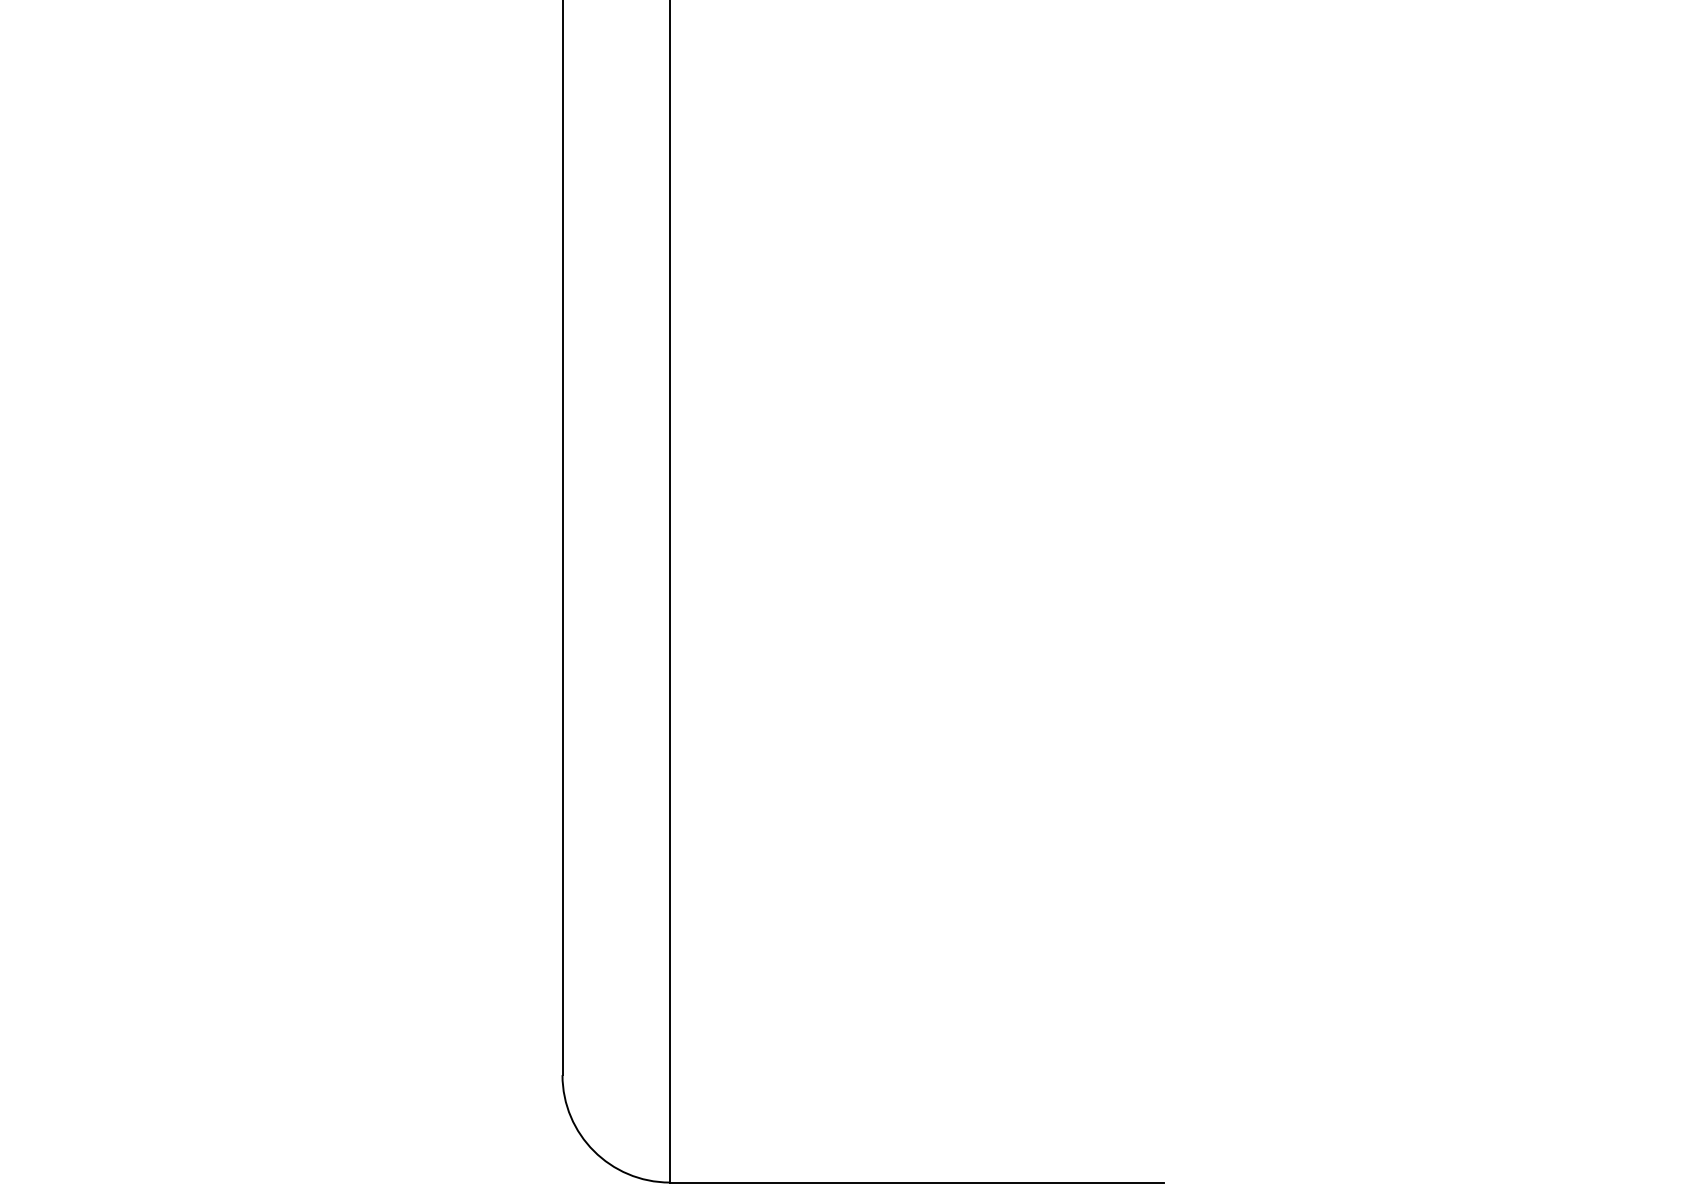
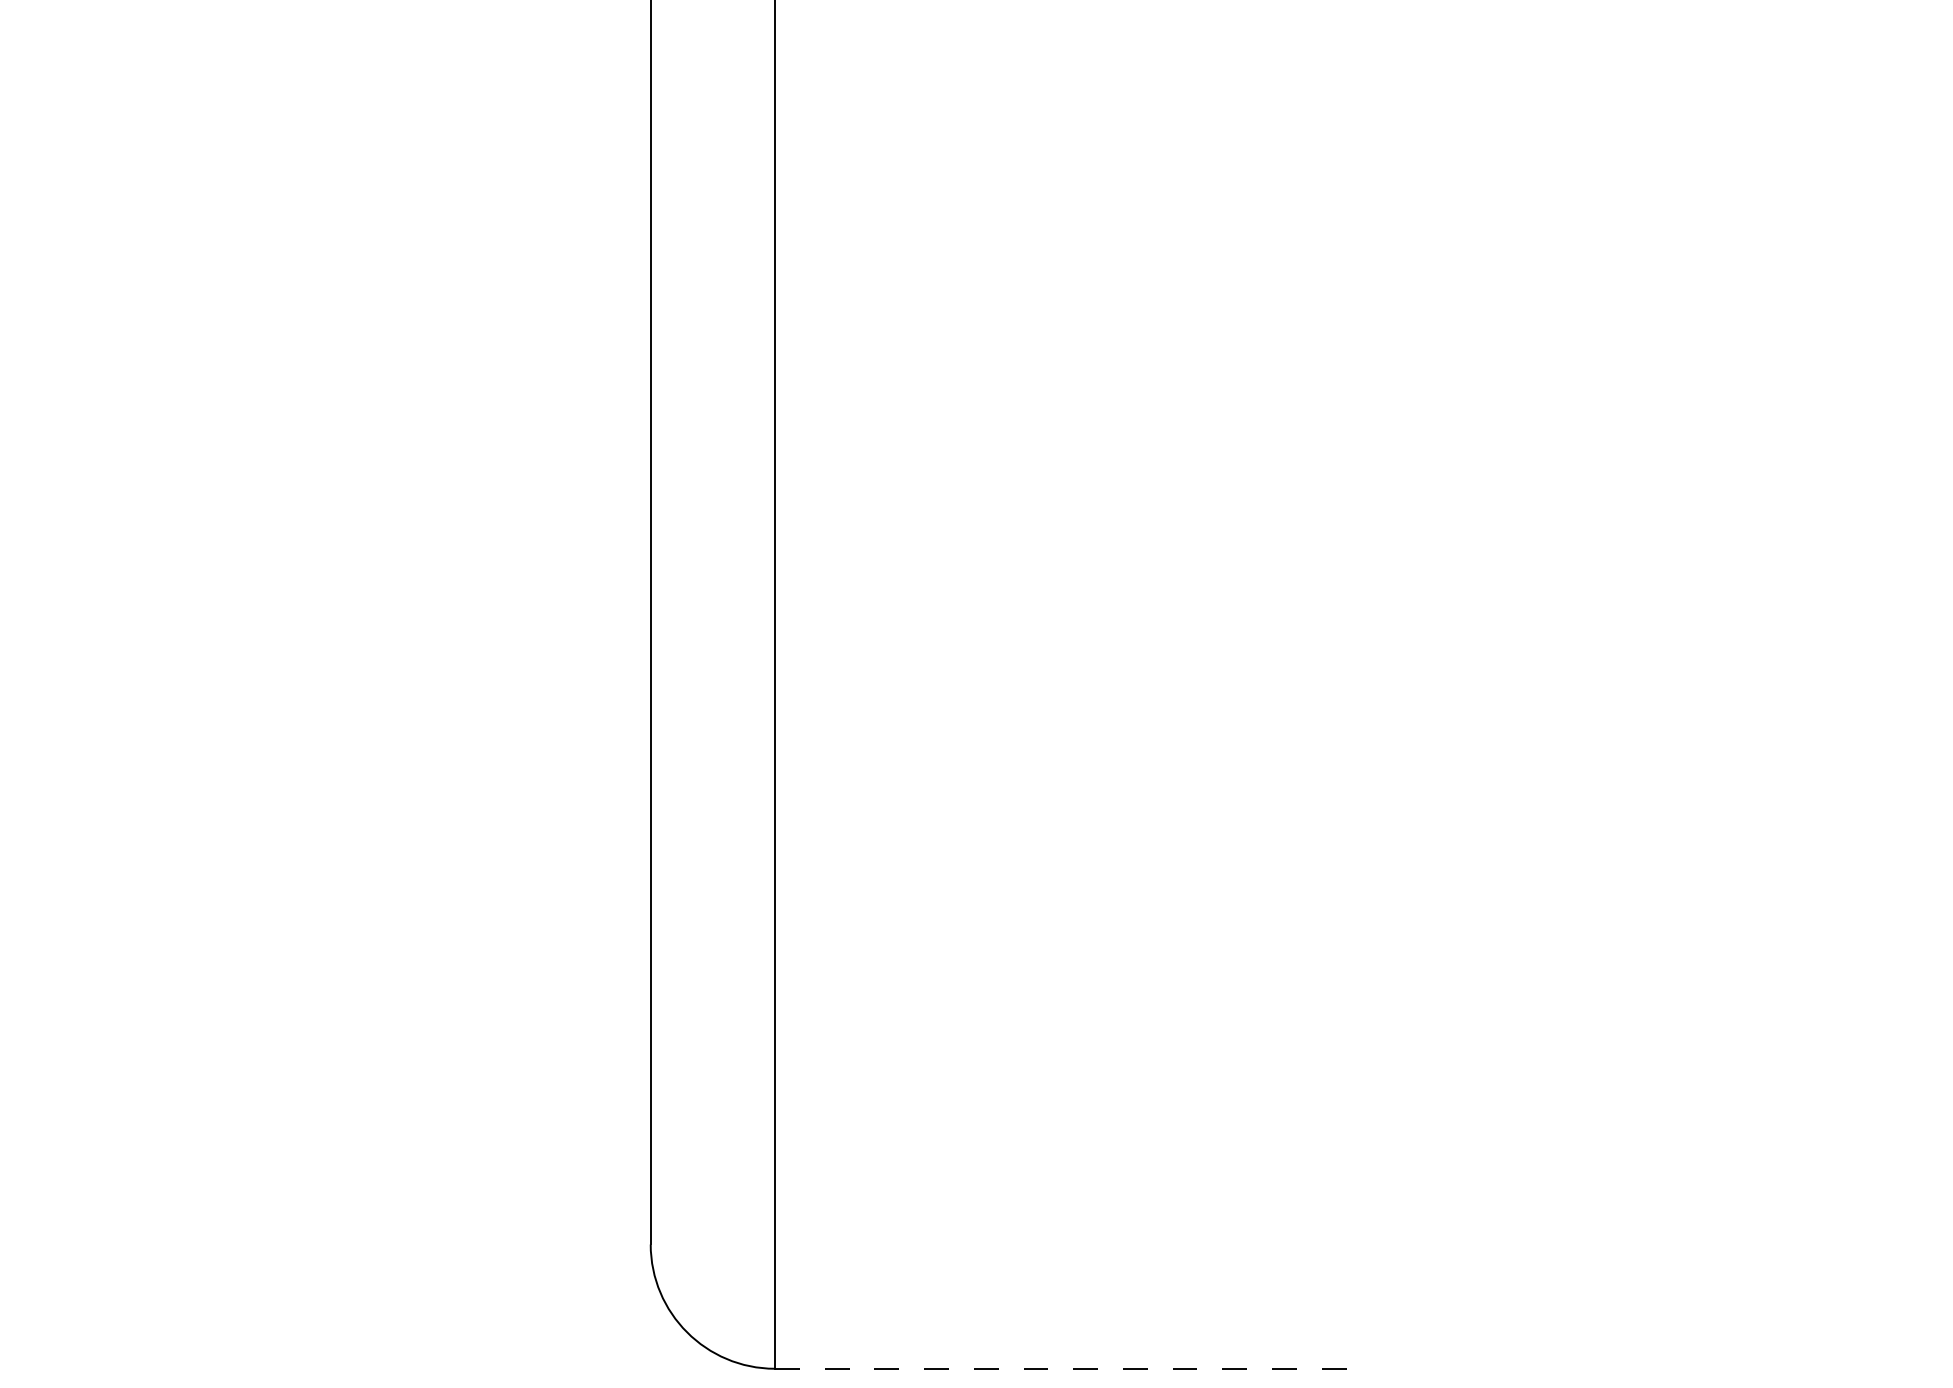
line: (916, 1182) -> (1060, 1368), solid -> dashed

